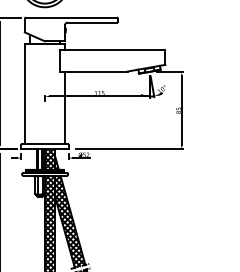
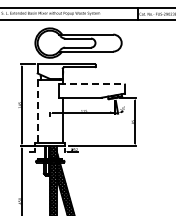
line: (111, 50) -> (91, 84), solid -> dashed
line: (24, 95) -> (37, 112), solid -> dashed

